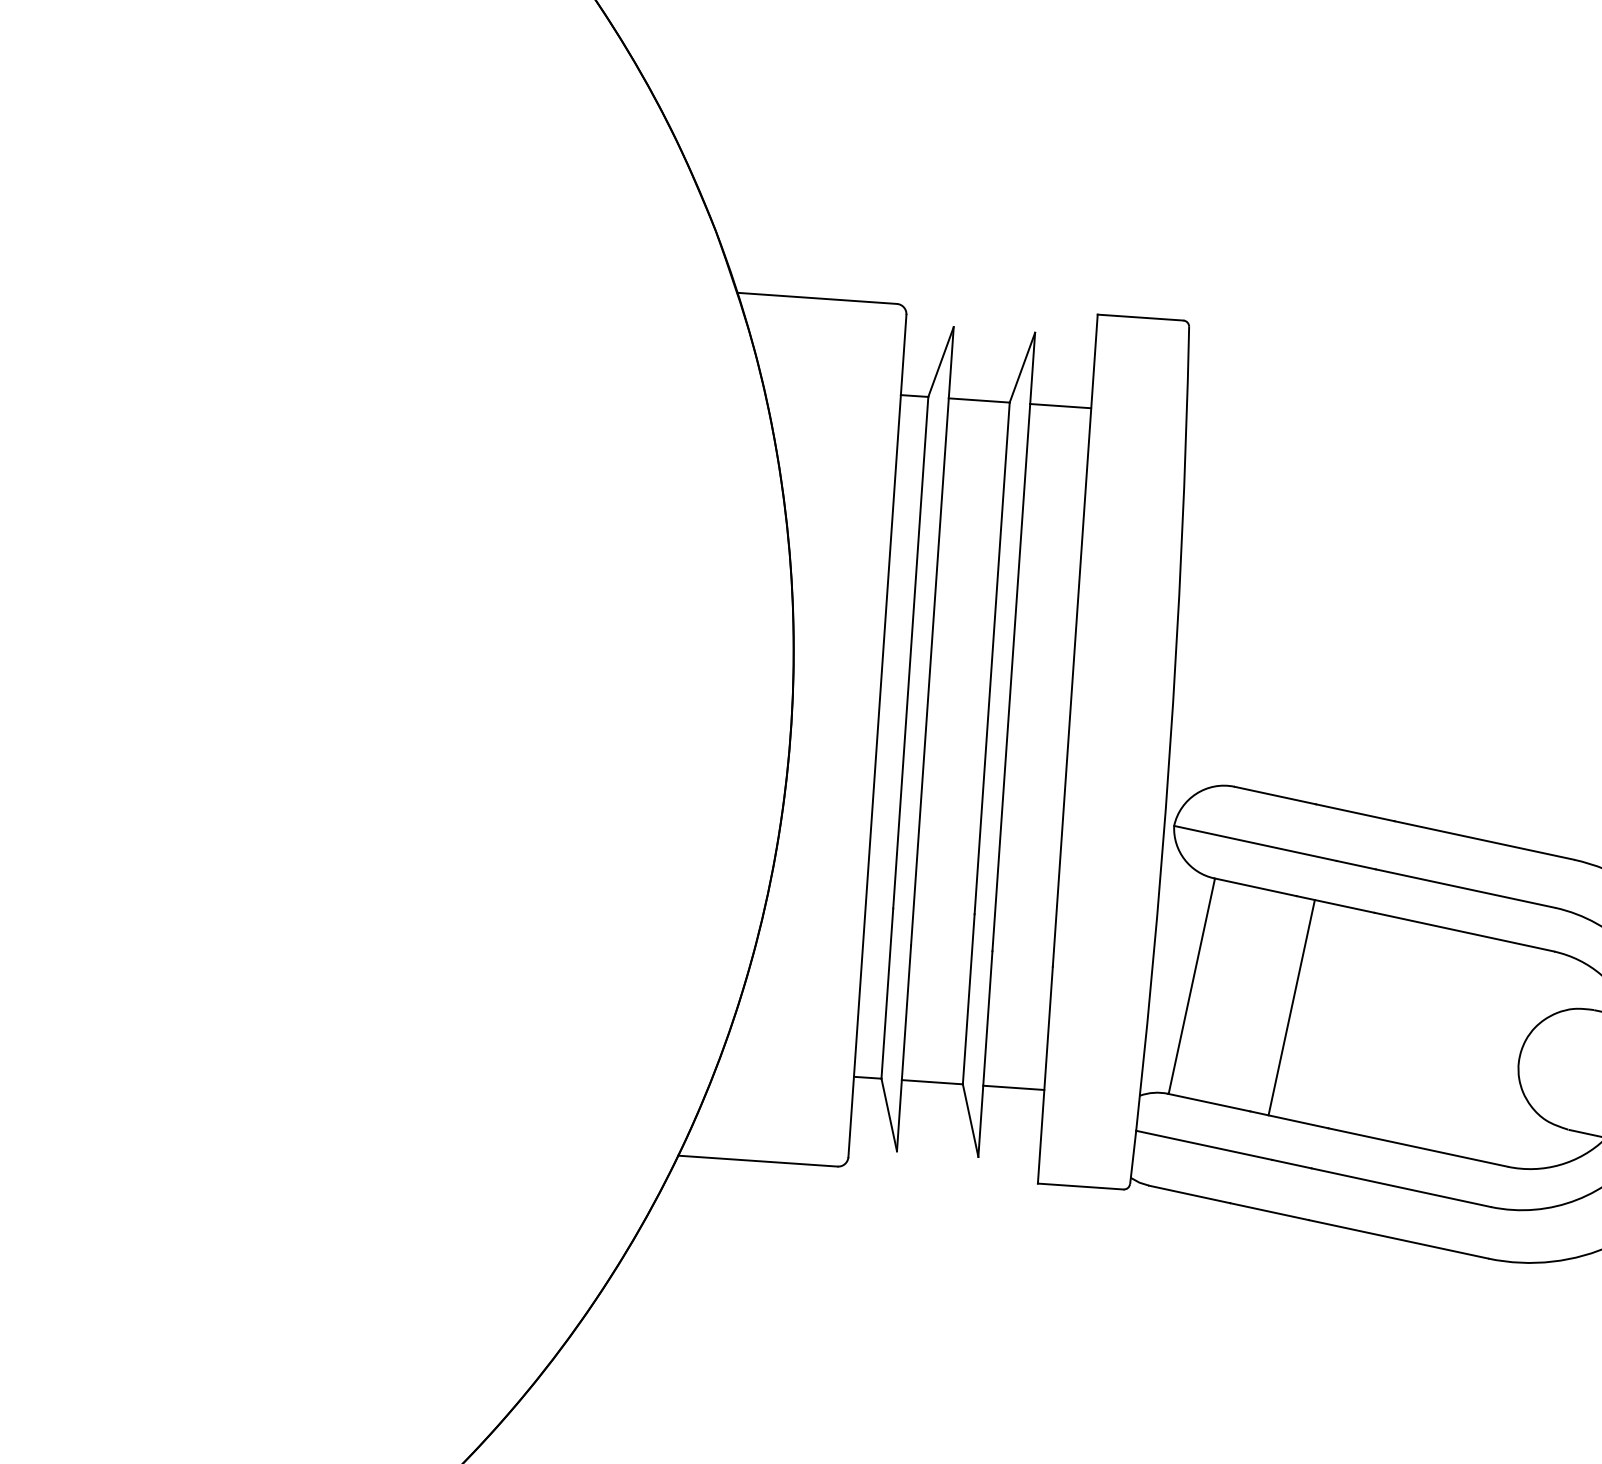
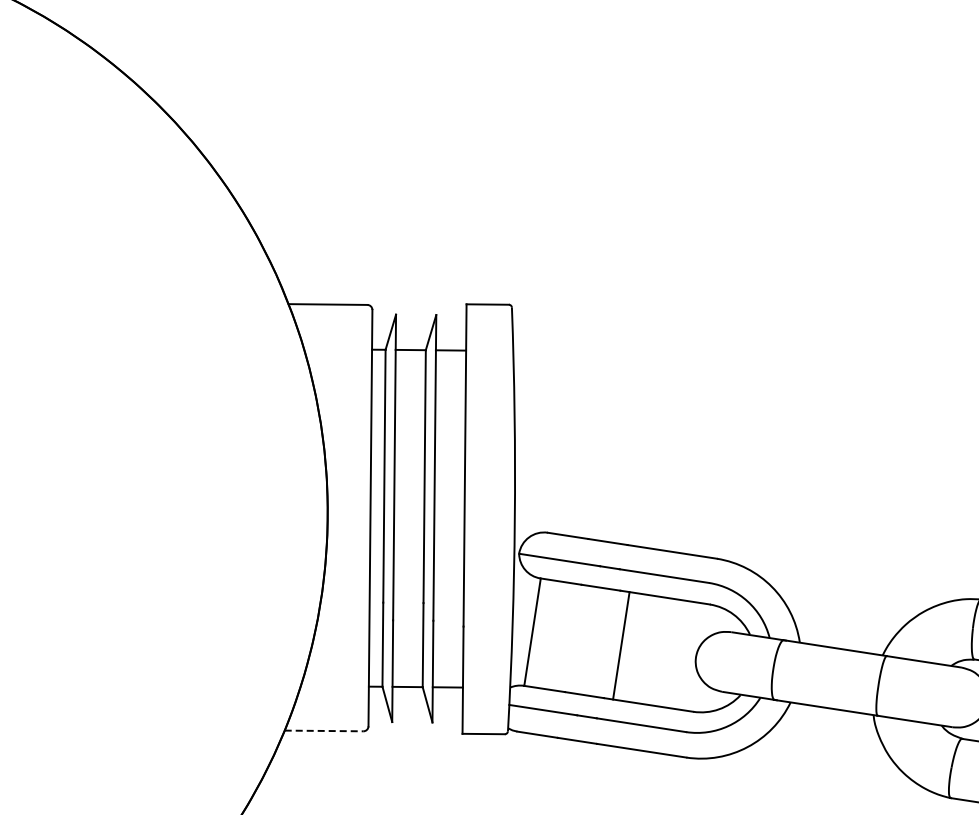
line: (1292, 1007) -> (621, 645), moved
line: (758, 1160) -> (324, 730), solid -> dashed

